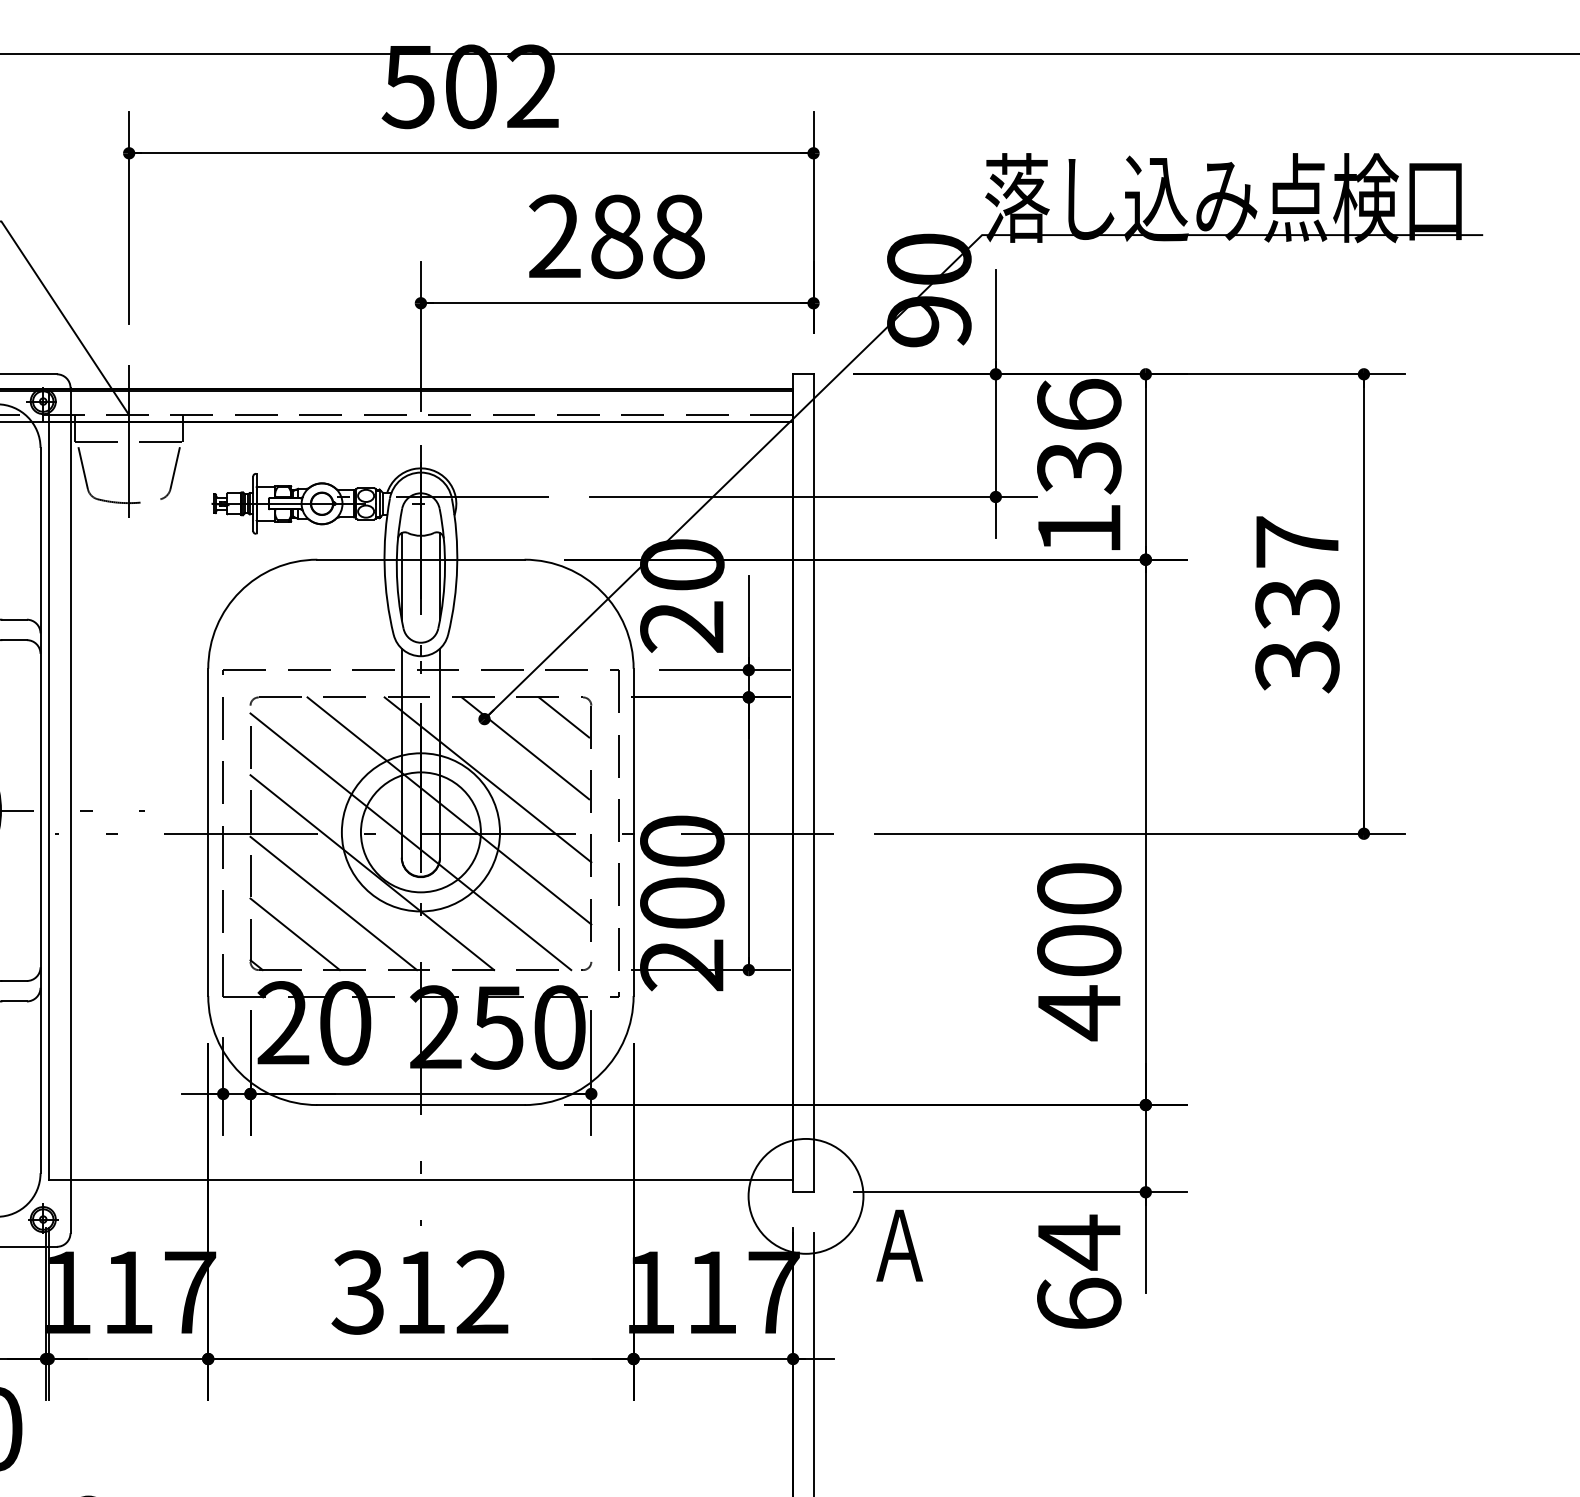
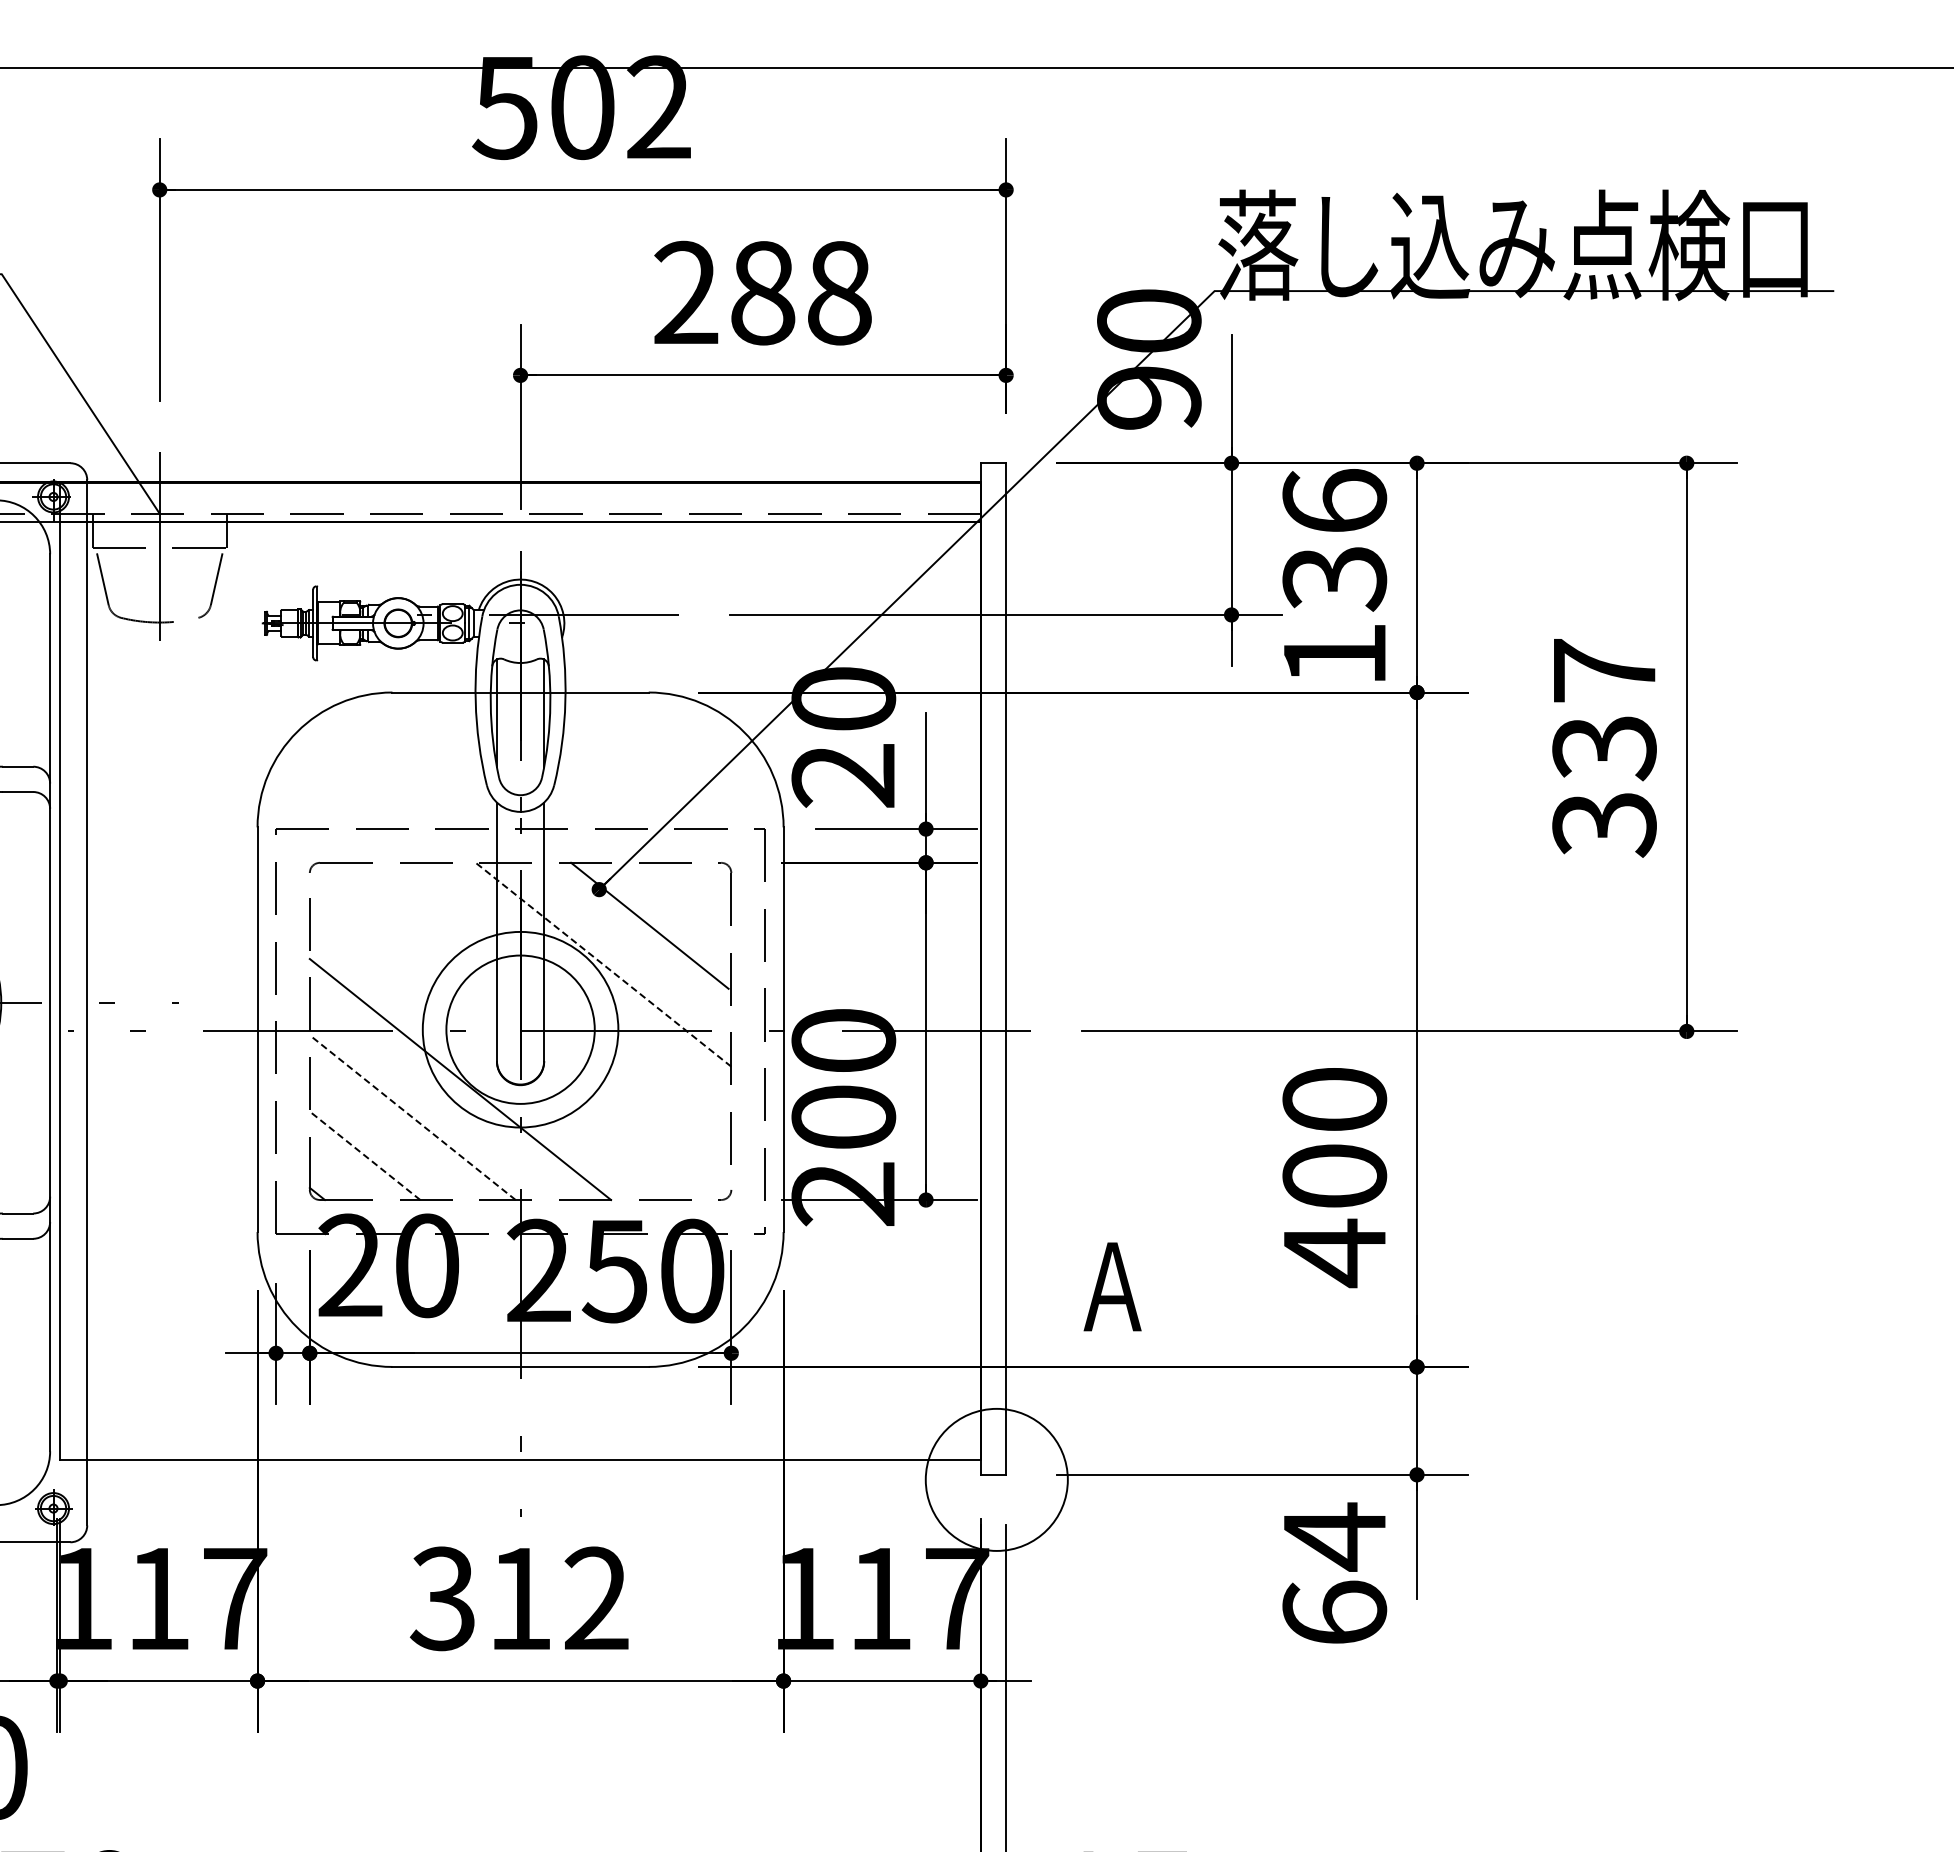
line: (563, 717) -> (697, 887), removed
line: (487, 779) -> (603, 964), solid -> dashed
line: (449, 810) -> (555, 1002), removed
line: (410, 841) -> (507, 1041), removed
line: (333, 903) -> (412, 1117), solid -> dashed
line: (295, 934) -> (365, 1155), solid -> dashed
text: (899, 1245) -> (1112, 1286), moved

